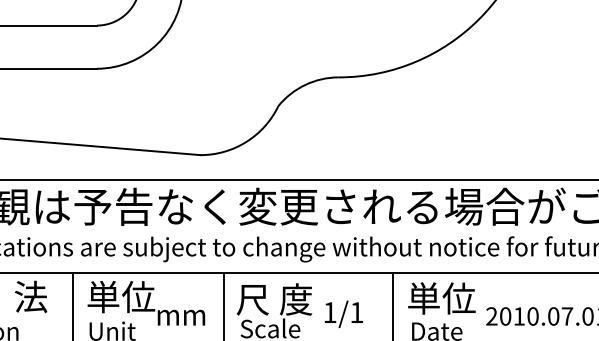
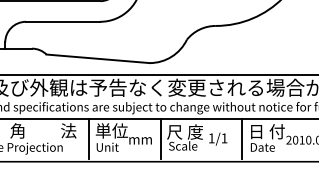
text: (444, 298) -> (266, 131), 単位 -> 日 付

